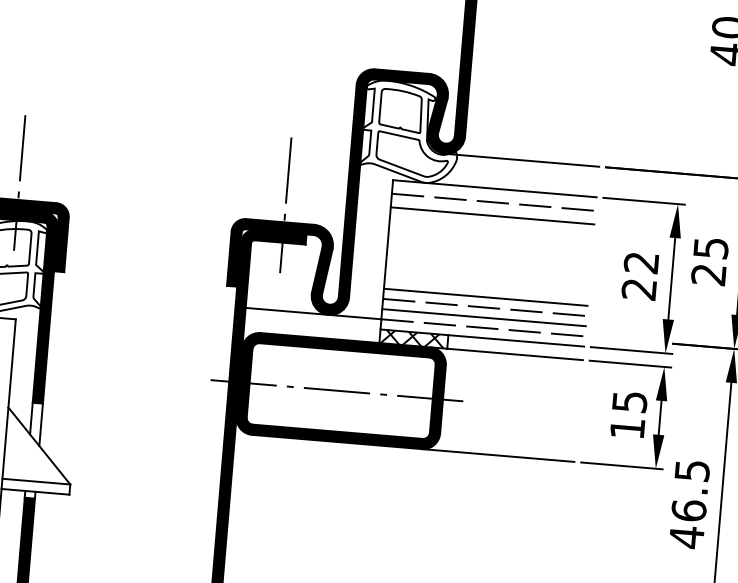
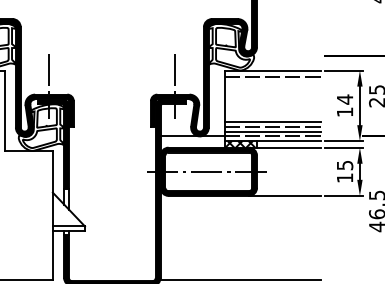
line: (521, 161) -> (284, 56), removed
line: (491, 216) -> (272, 83), removed
text: (639, 275) -> (344, 105), 22 -> 14

